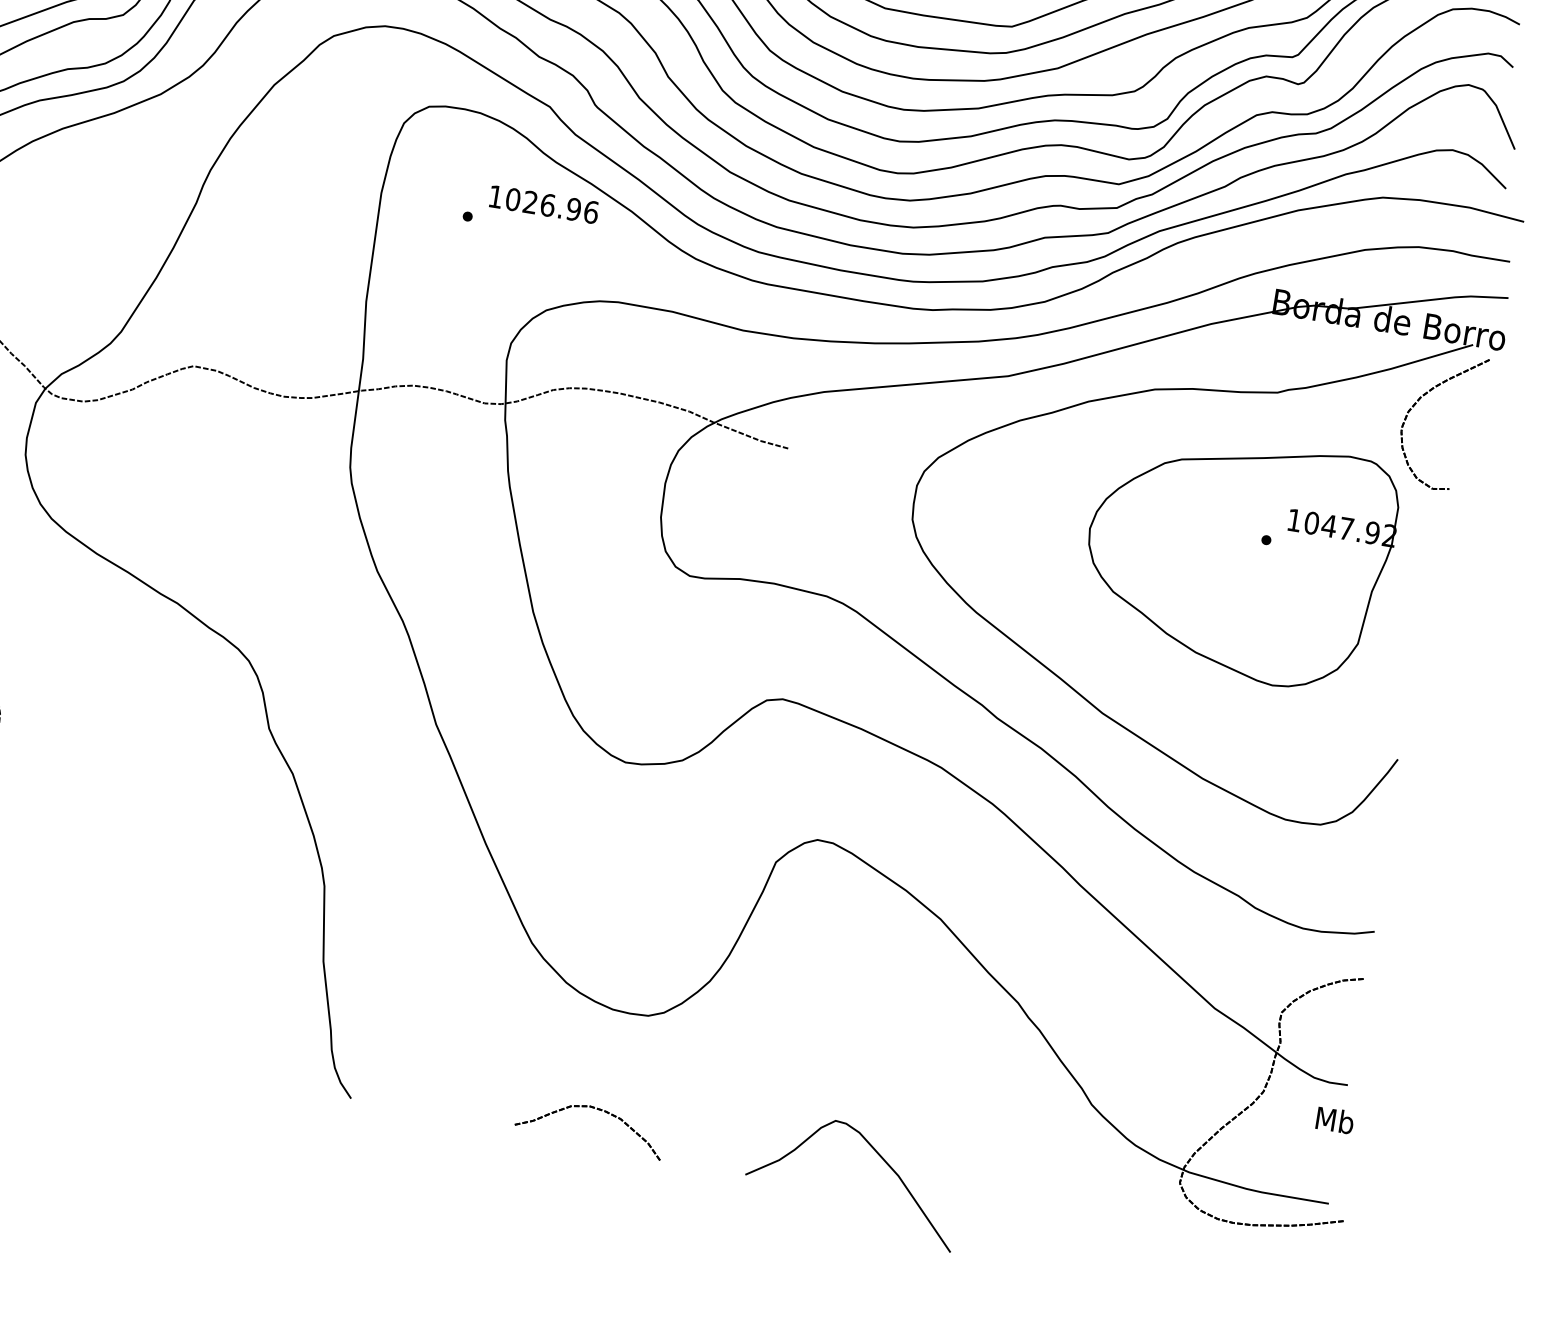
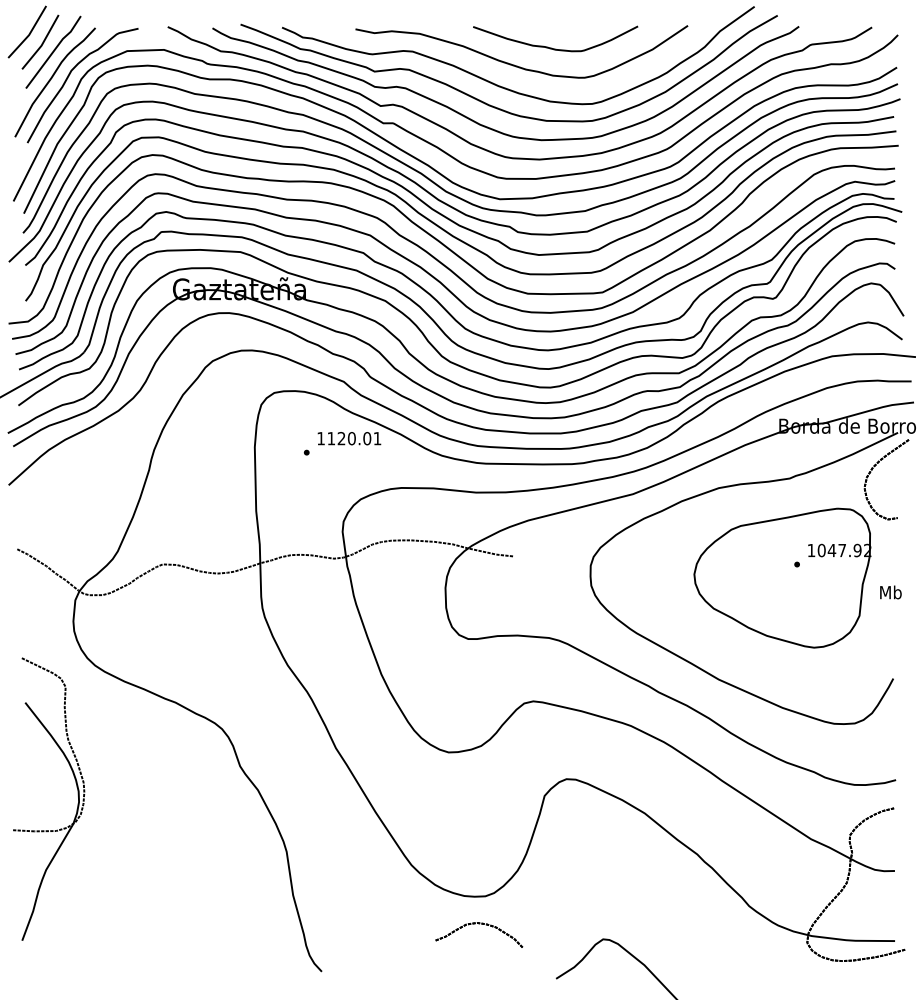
text: (552, 205) -> (354, 438), 1026.96 -> 1120.01
part: (593, 1109) -> (479, 924), moved
text: (1334, 1120) -> (890, 592), moved

